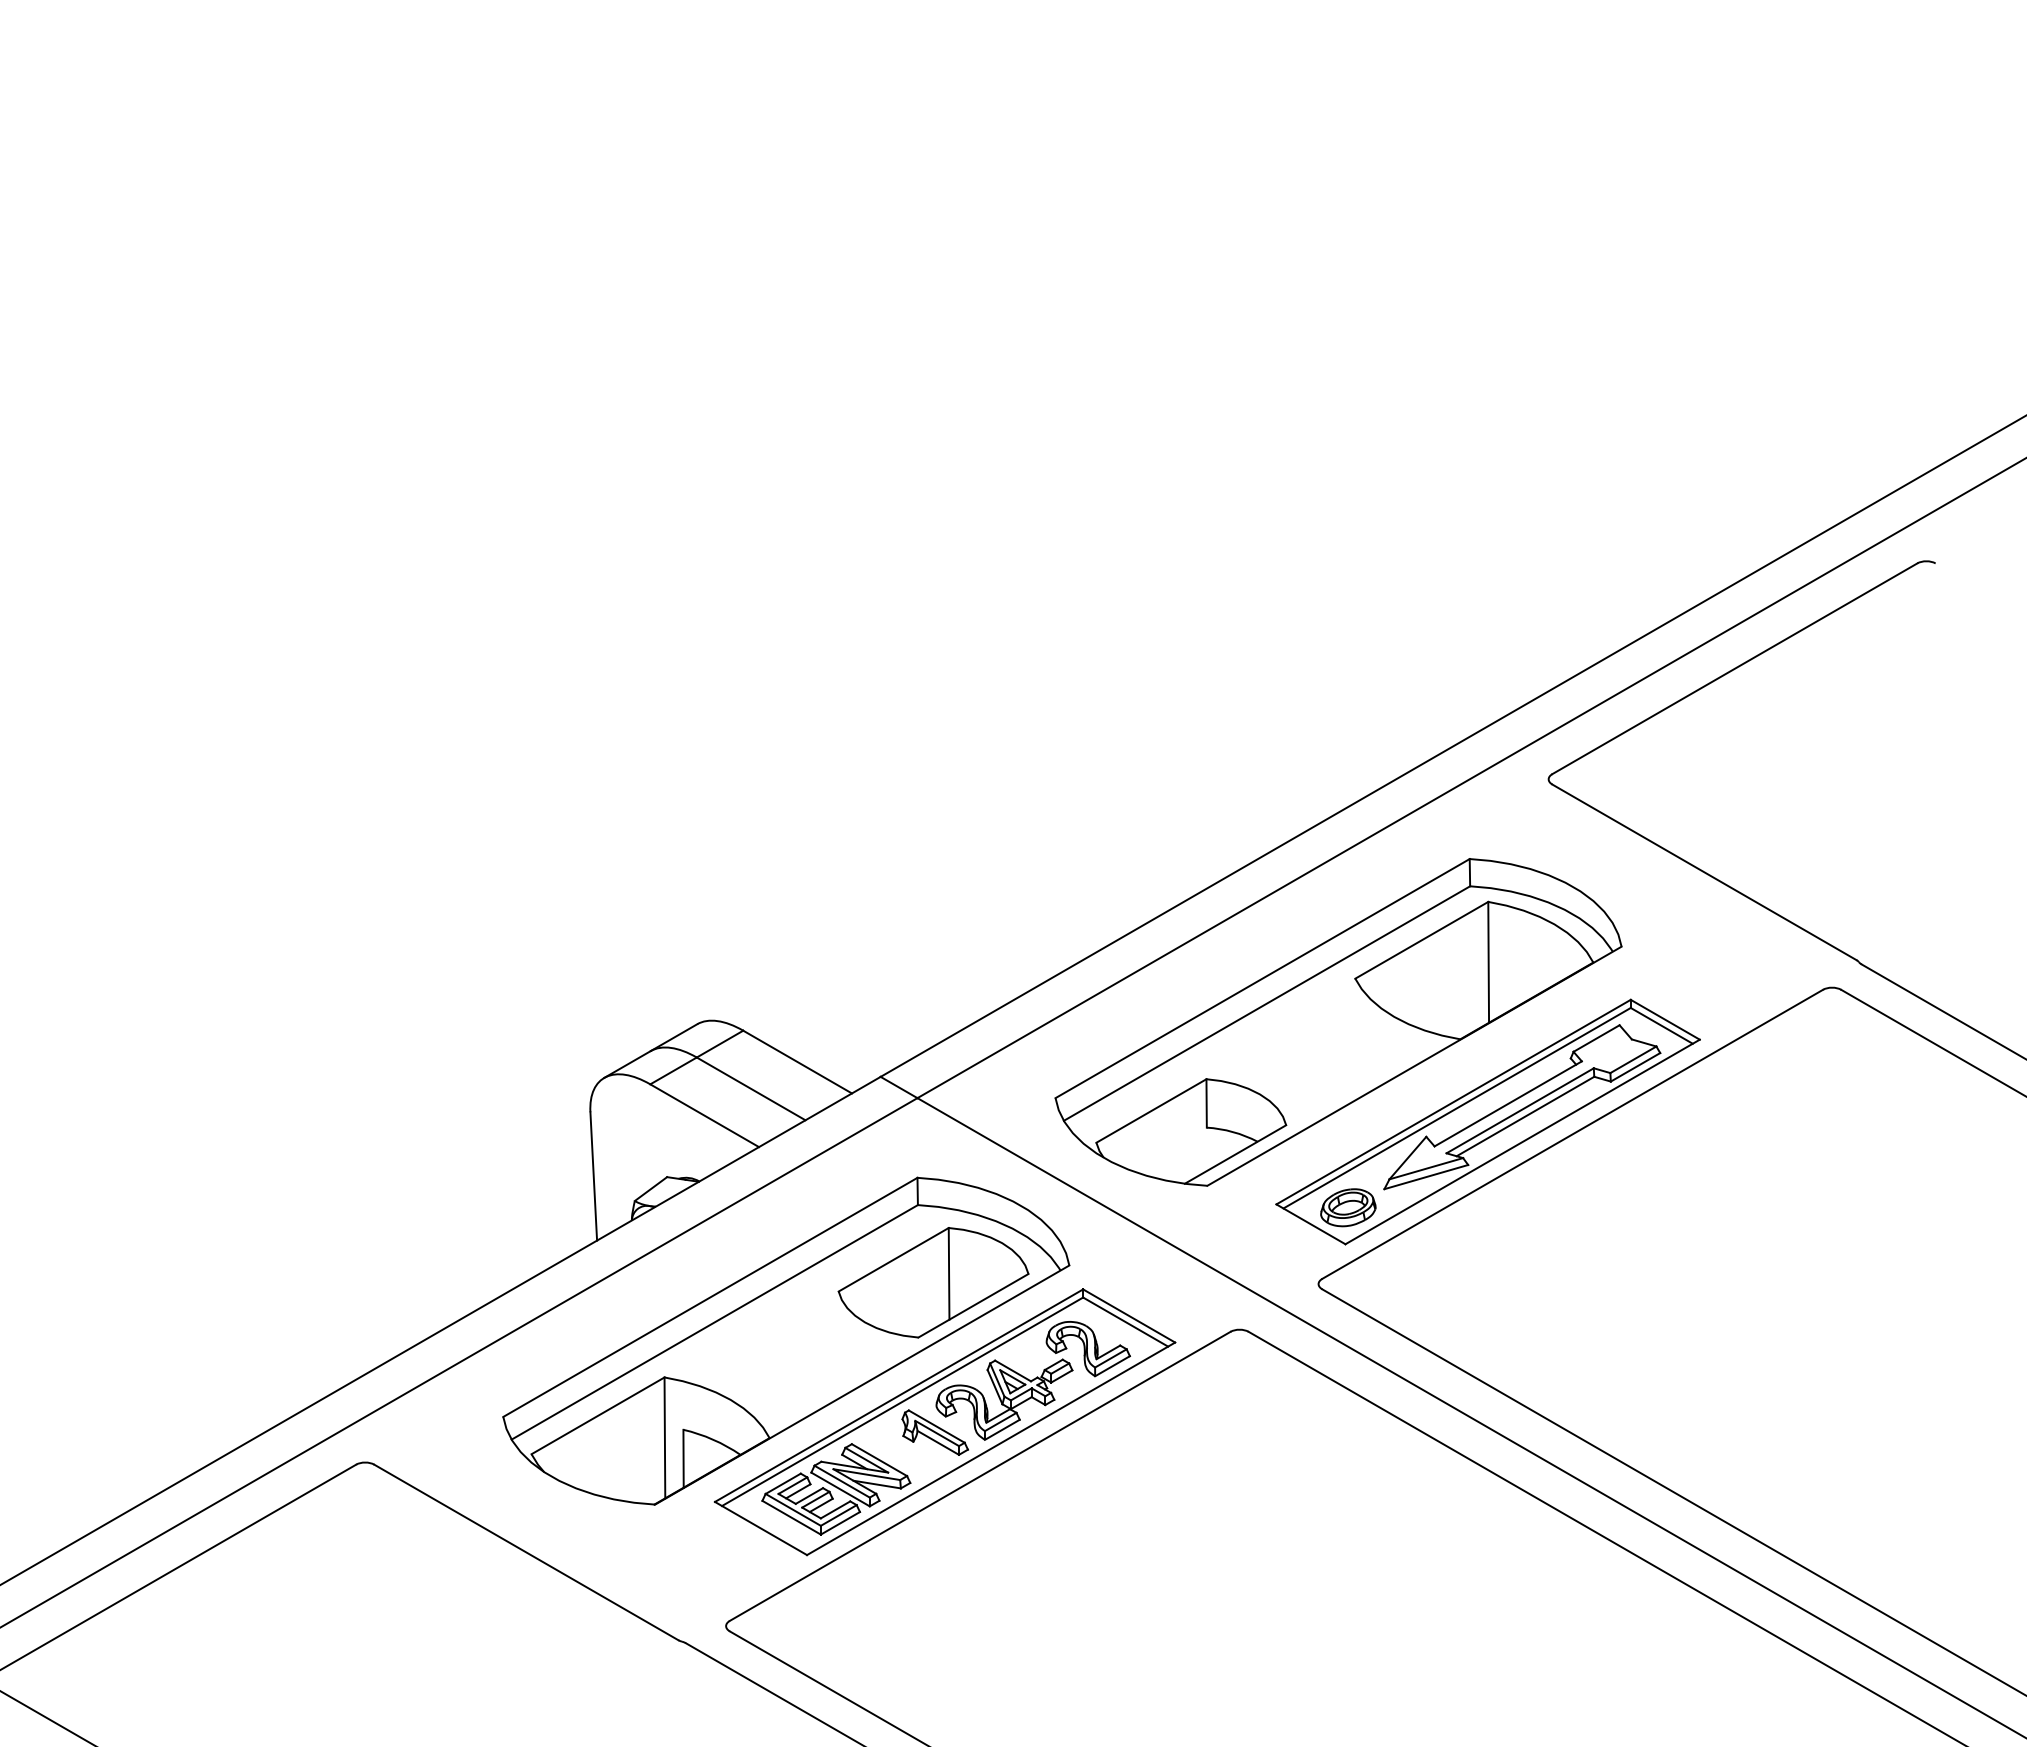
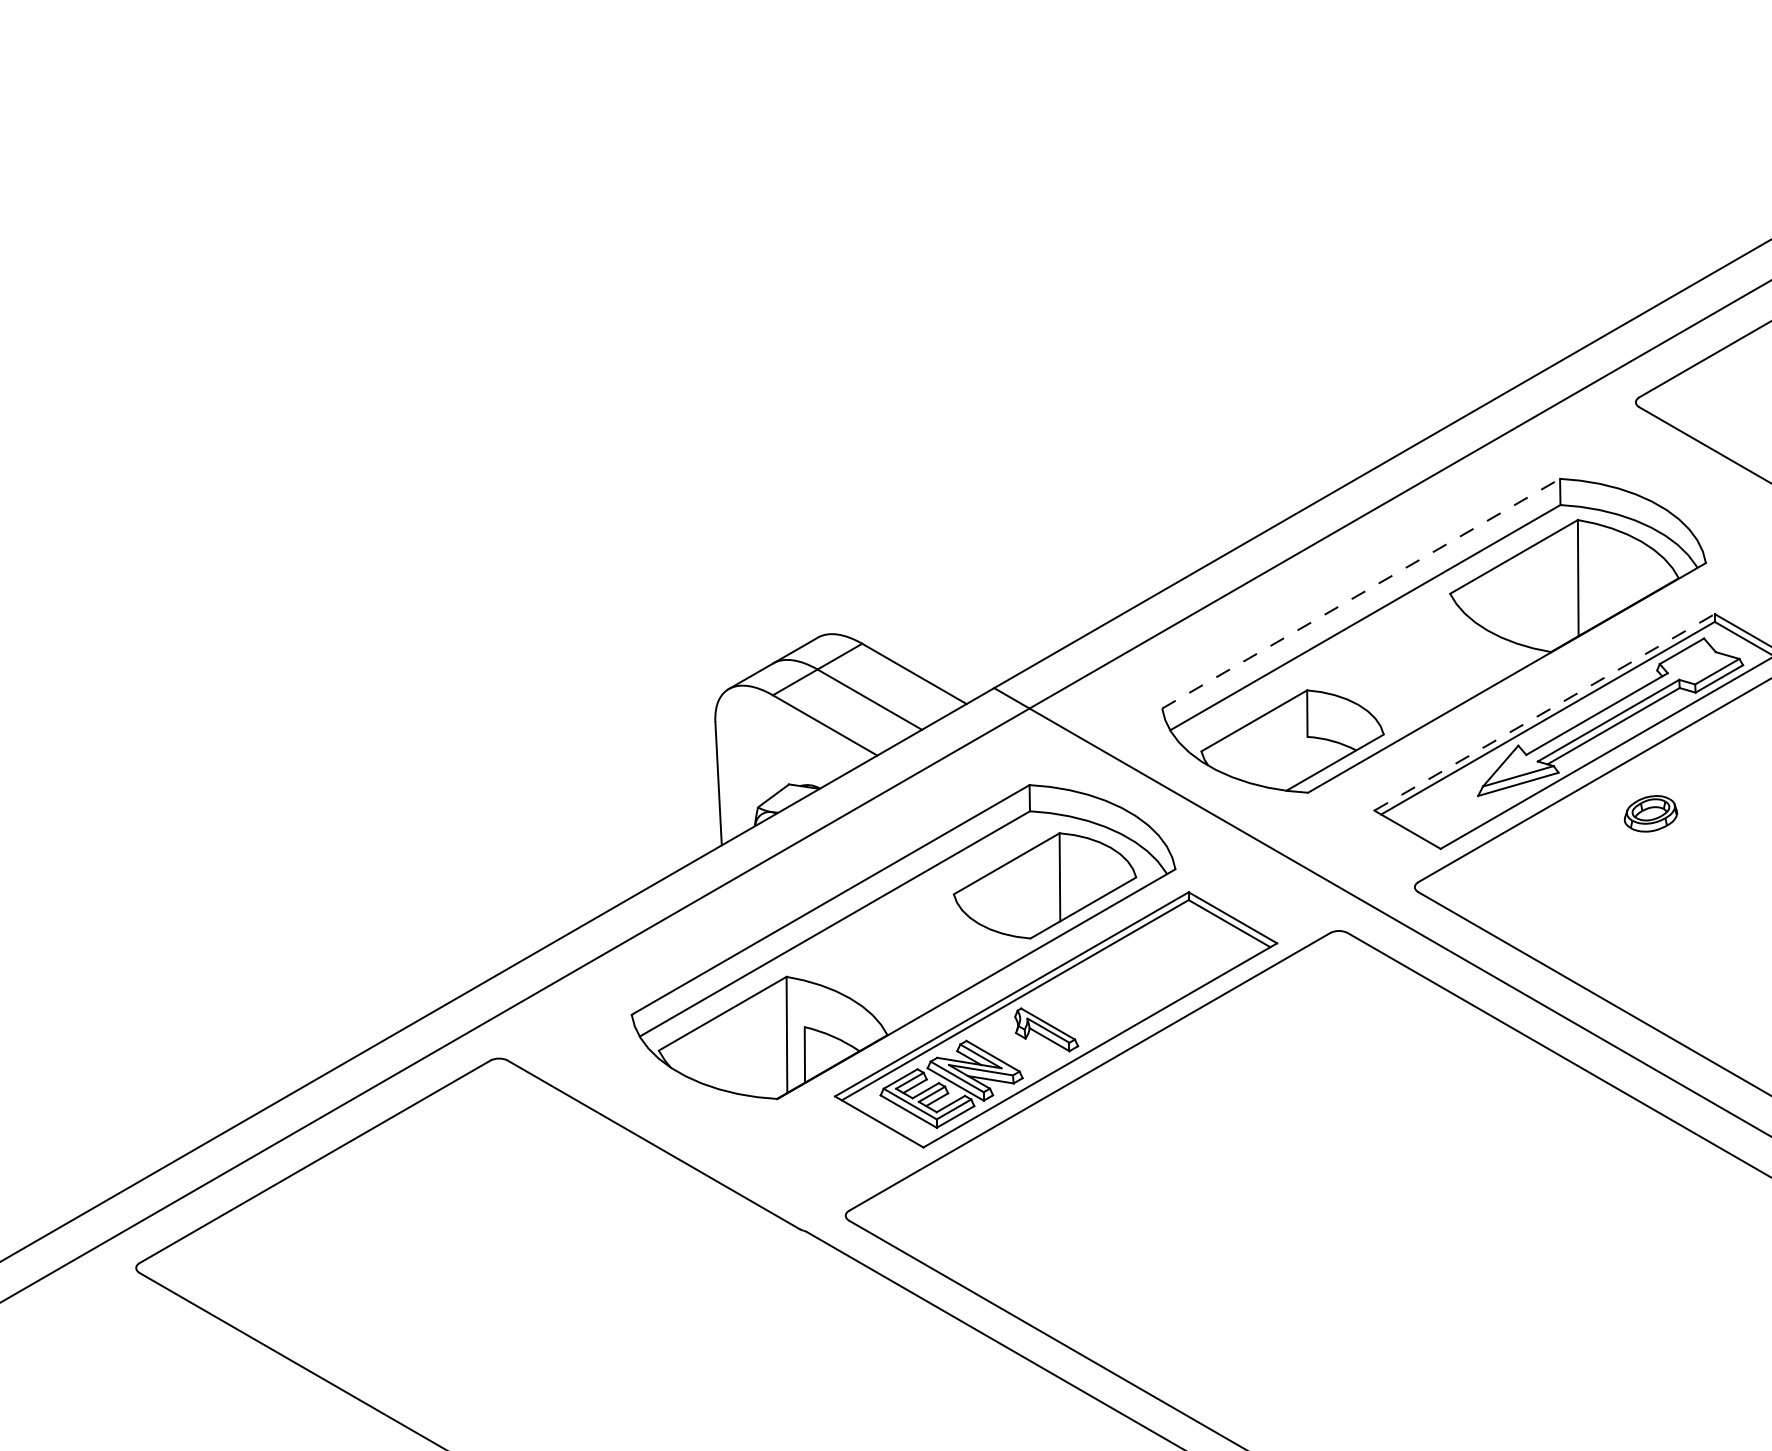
line: (1263, 978) -> (1361, 593), solid -> dashed
line: (1453, 1102) -> (1544, 712), solid -> dashed
part: (1348, 1207) -> (1651, 813), moved
part: (1032, 1380) -> (1140, 979), removed

